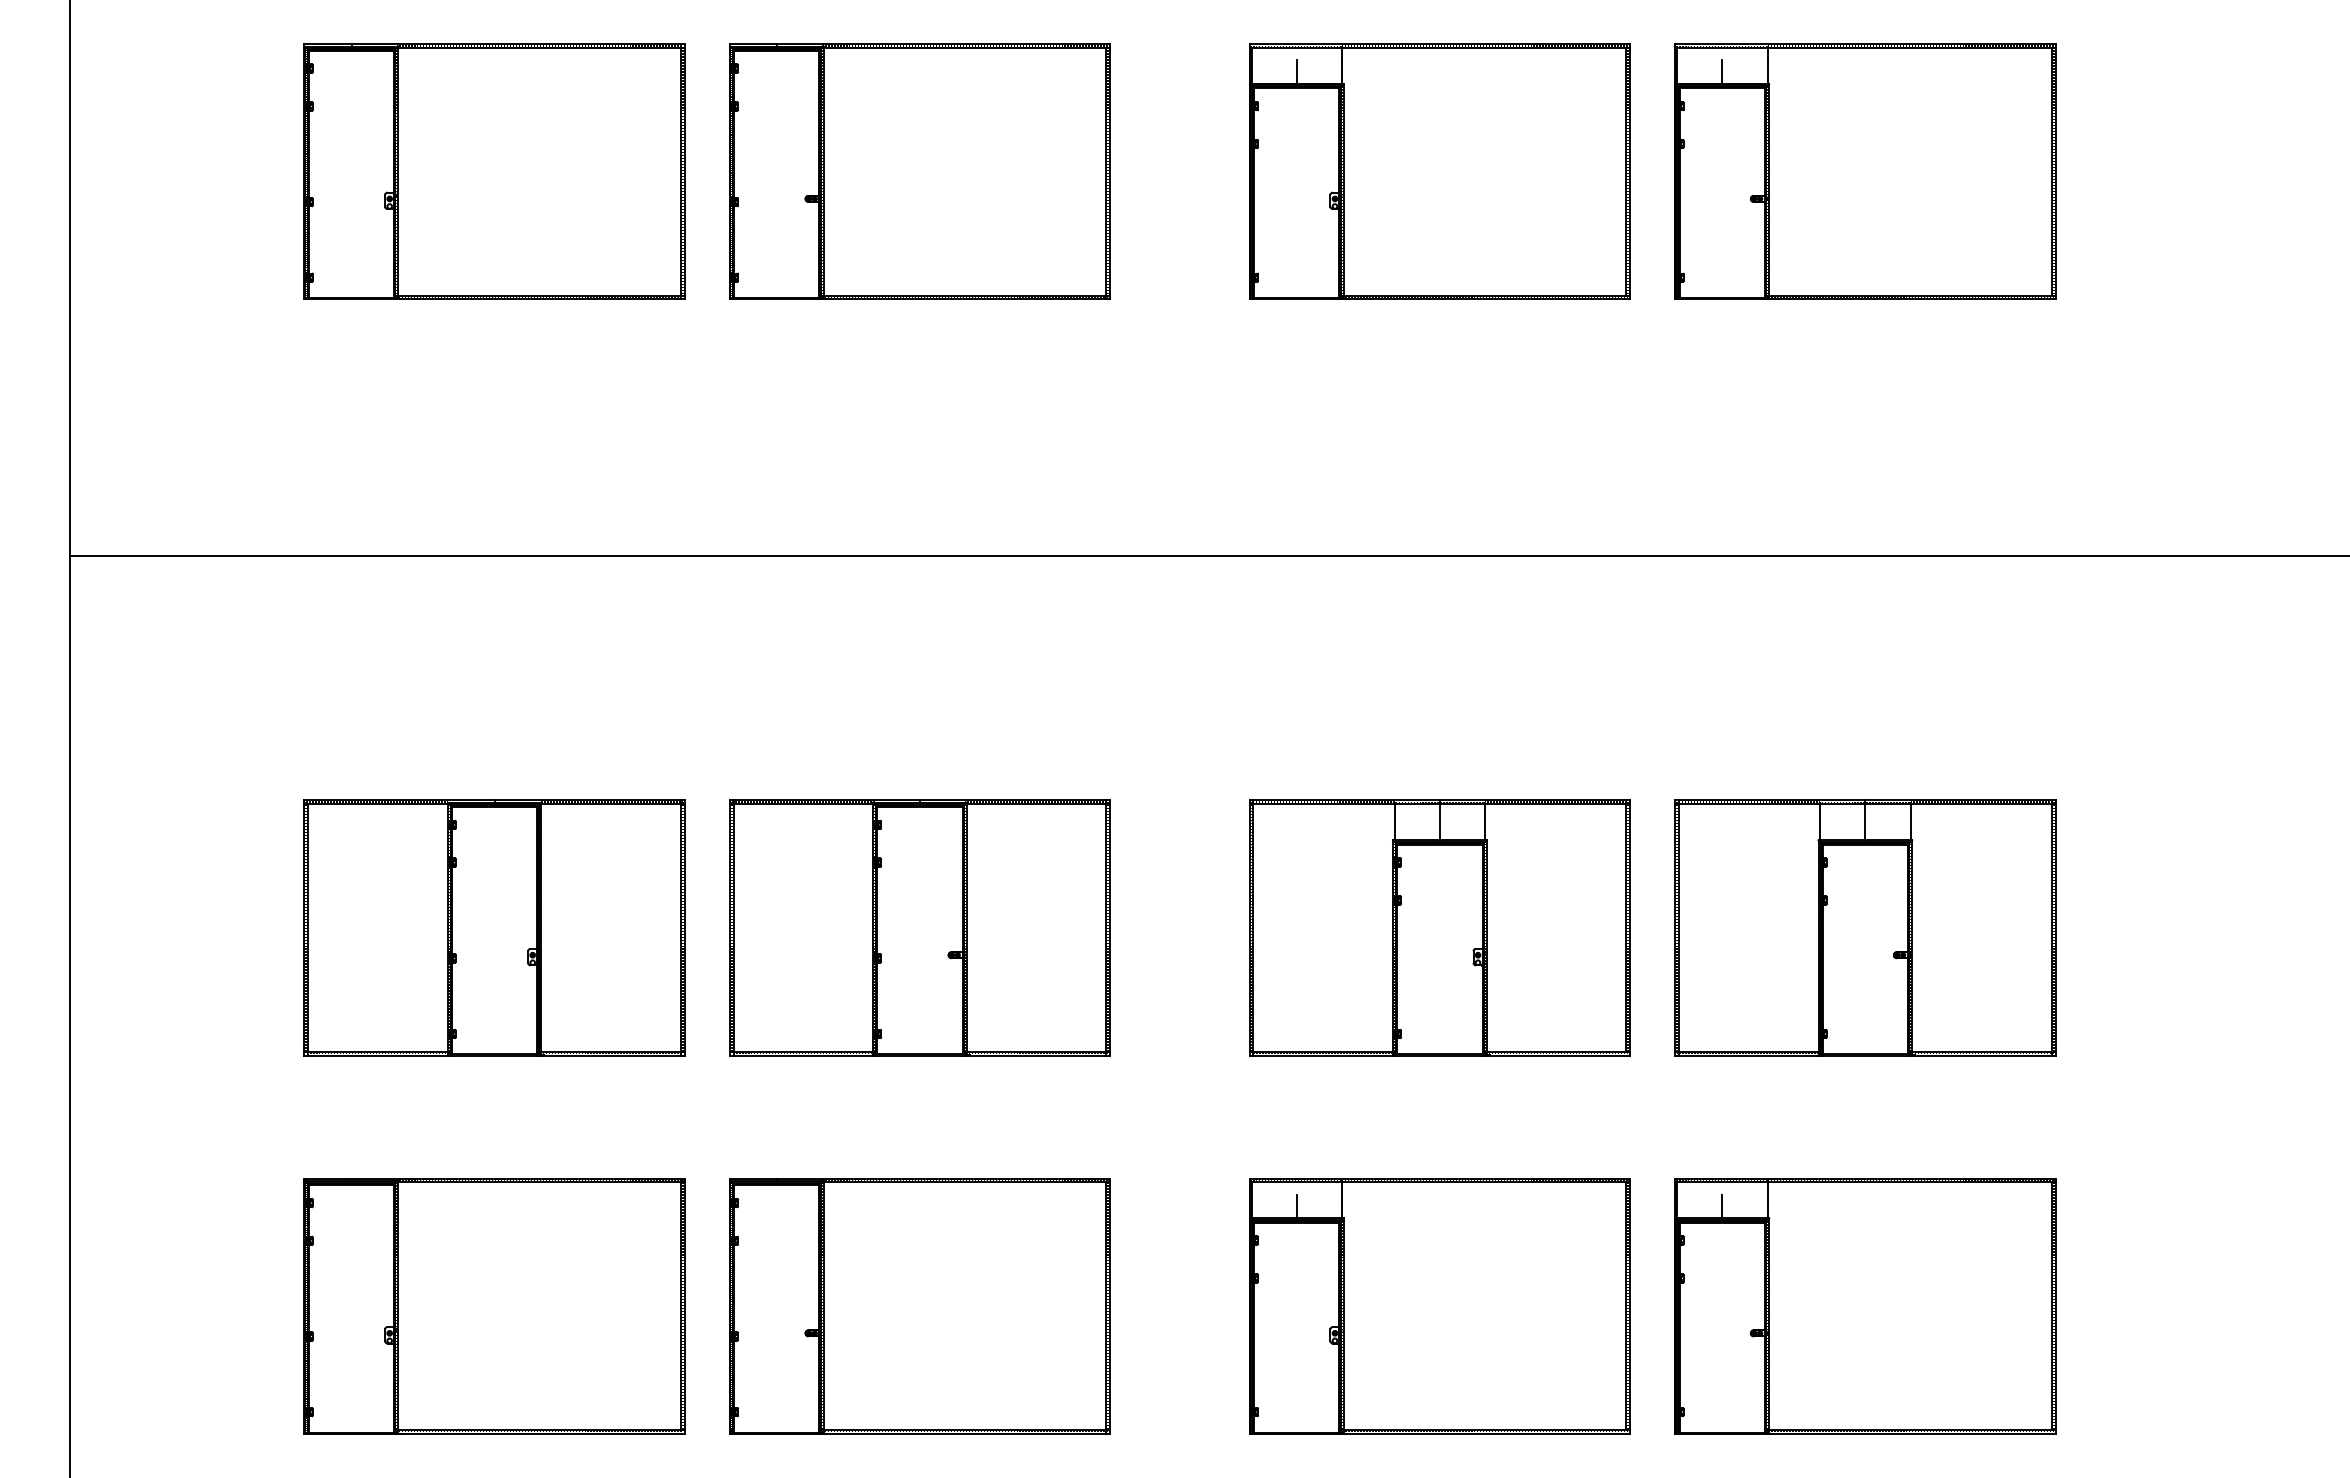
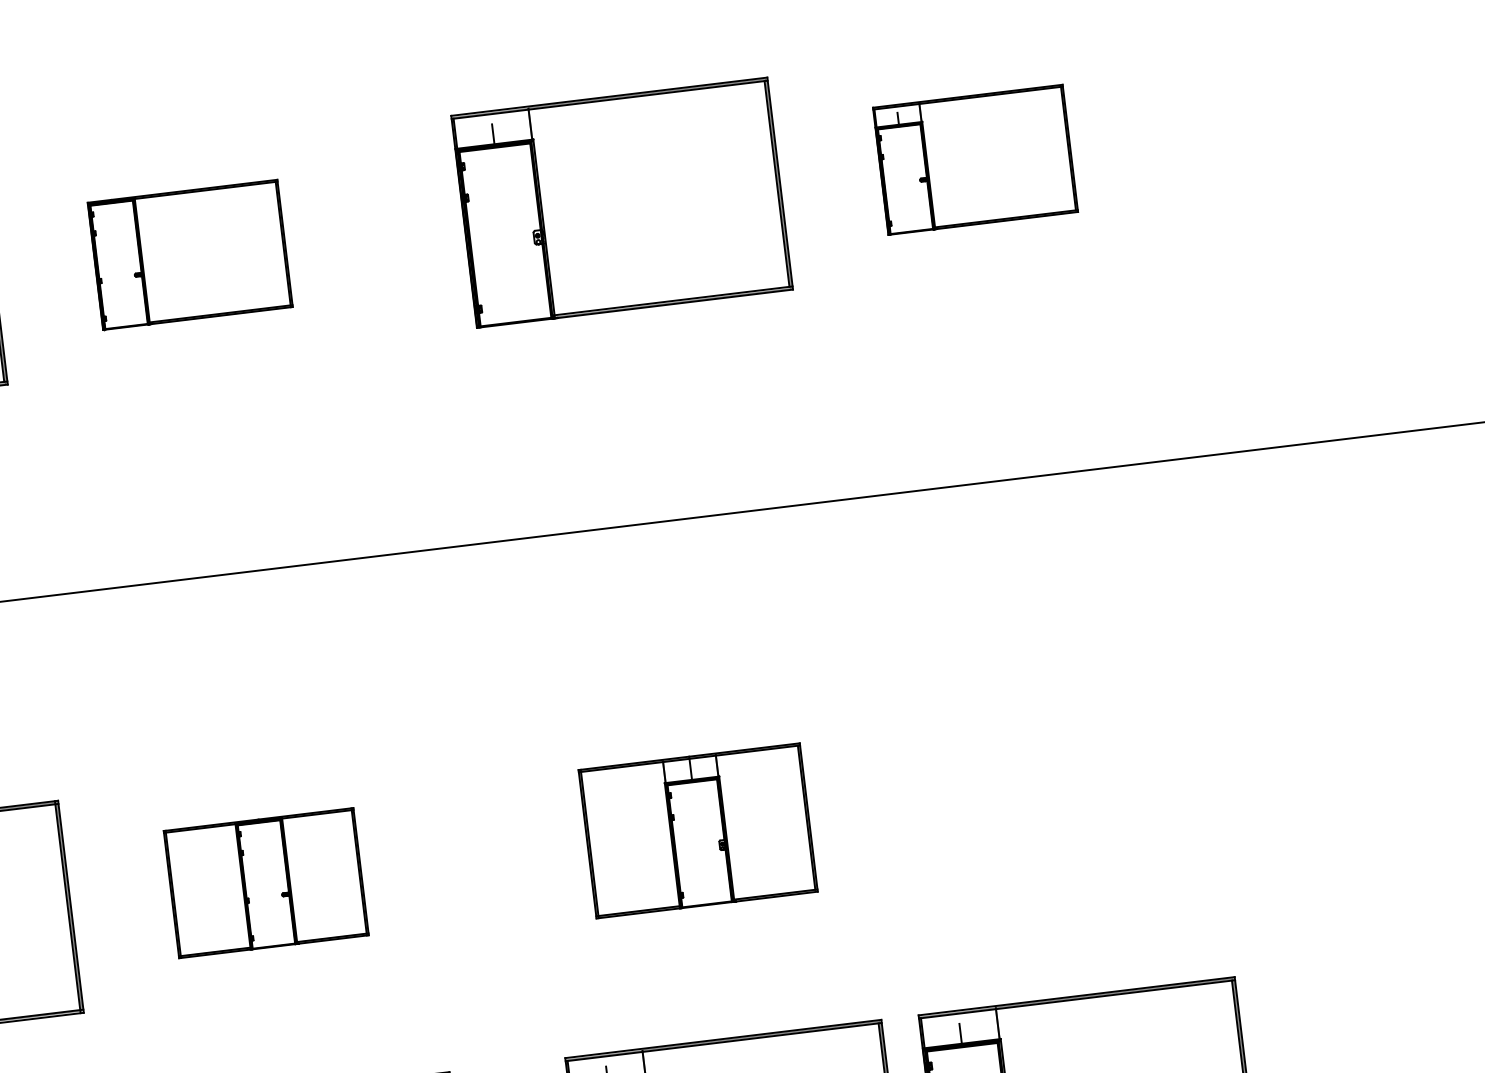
part: (919, 171) -> (189, 254), size x0.6
part: (1865, 171) -> (975, 159), size x0.6
part: (919, 927) -> (265, 882), size x0.6
part: (1439, 927) -> (697, 830), size x0.7
part: (1865, 927) -> (1051, 787), removed

